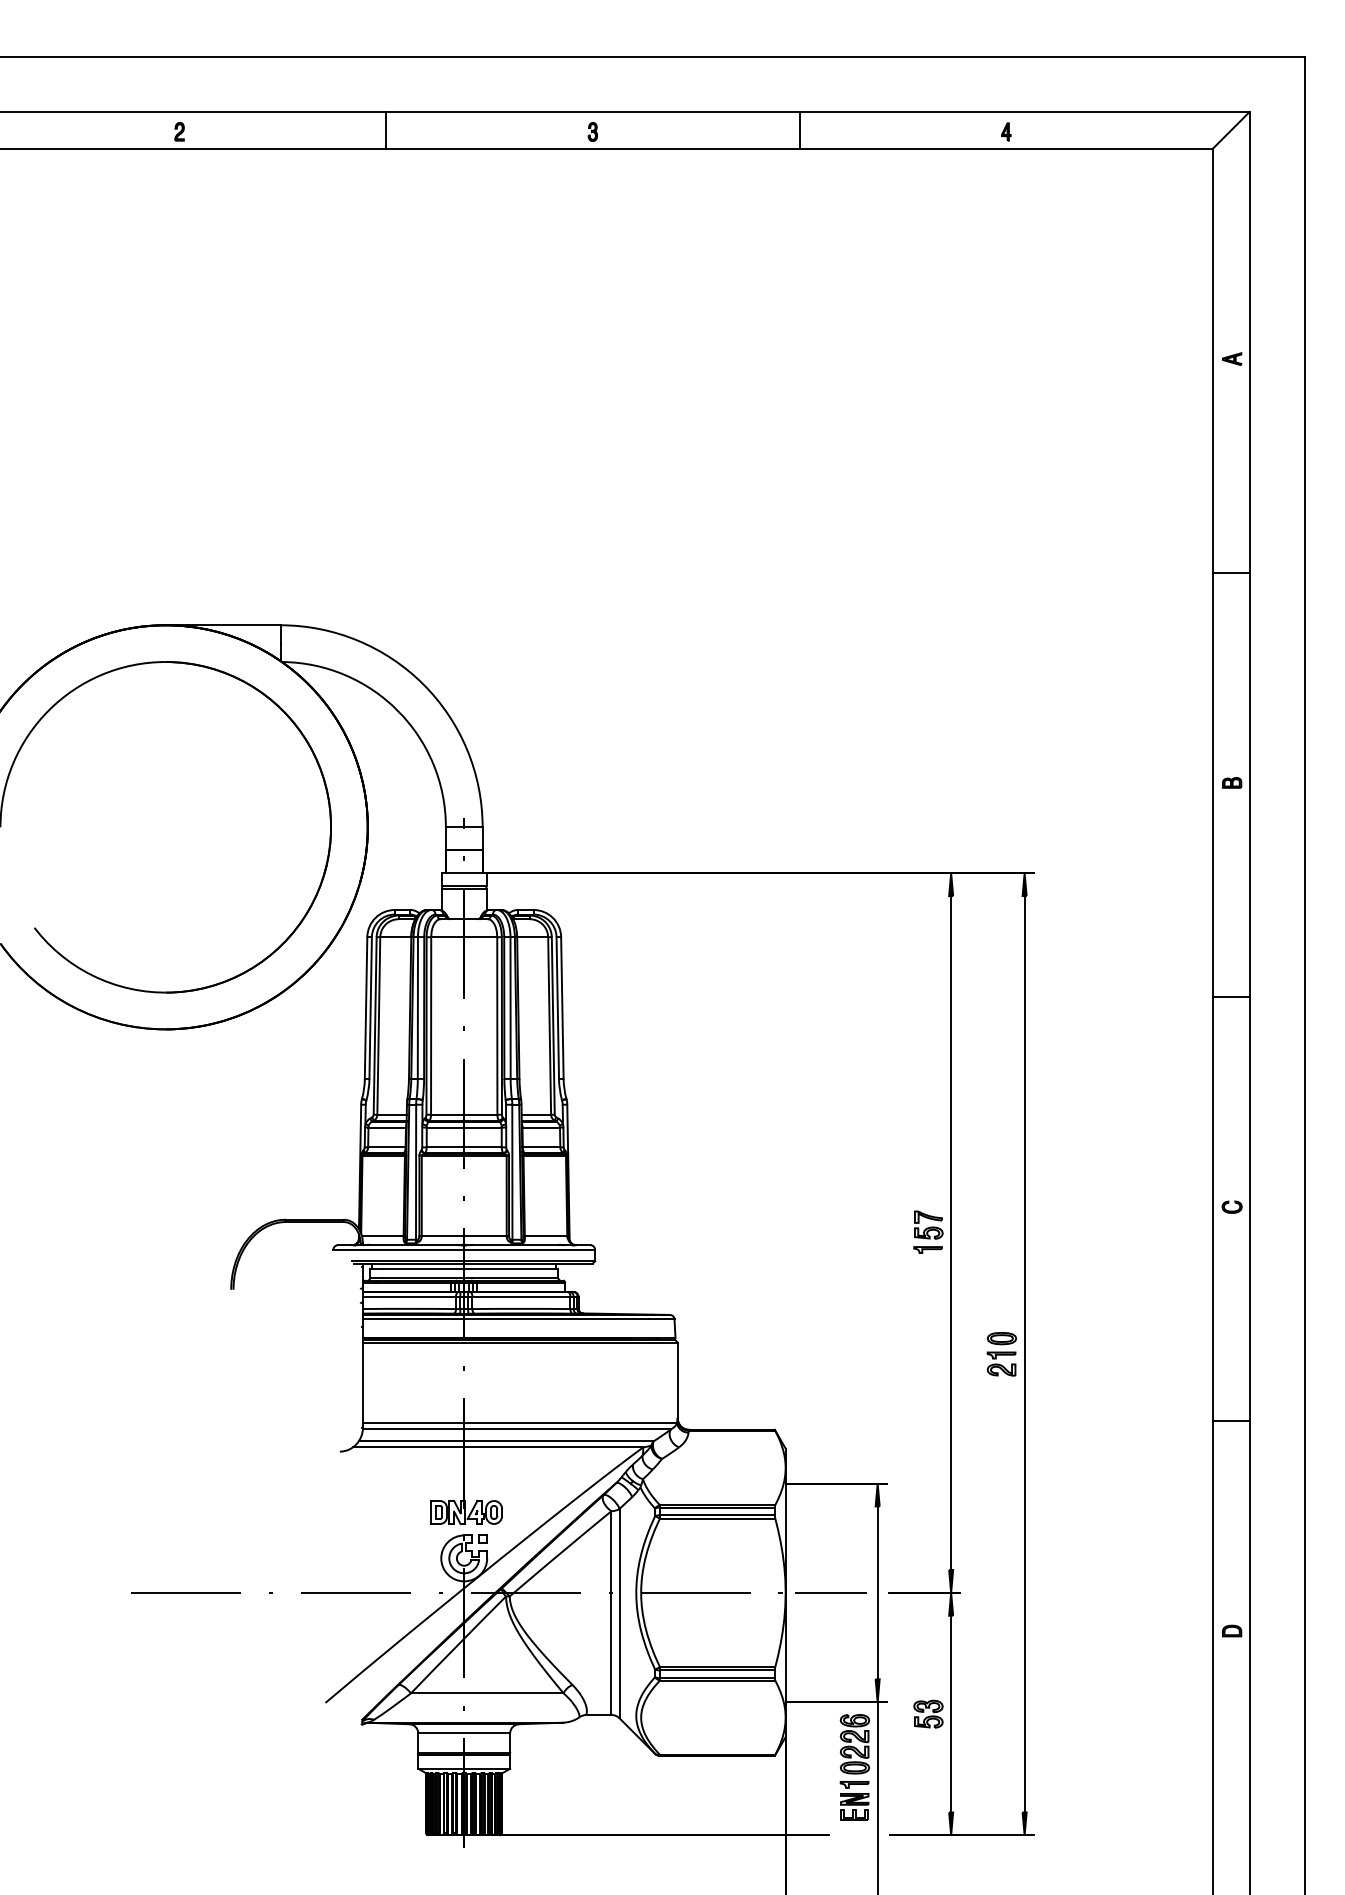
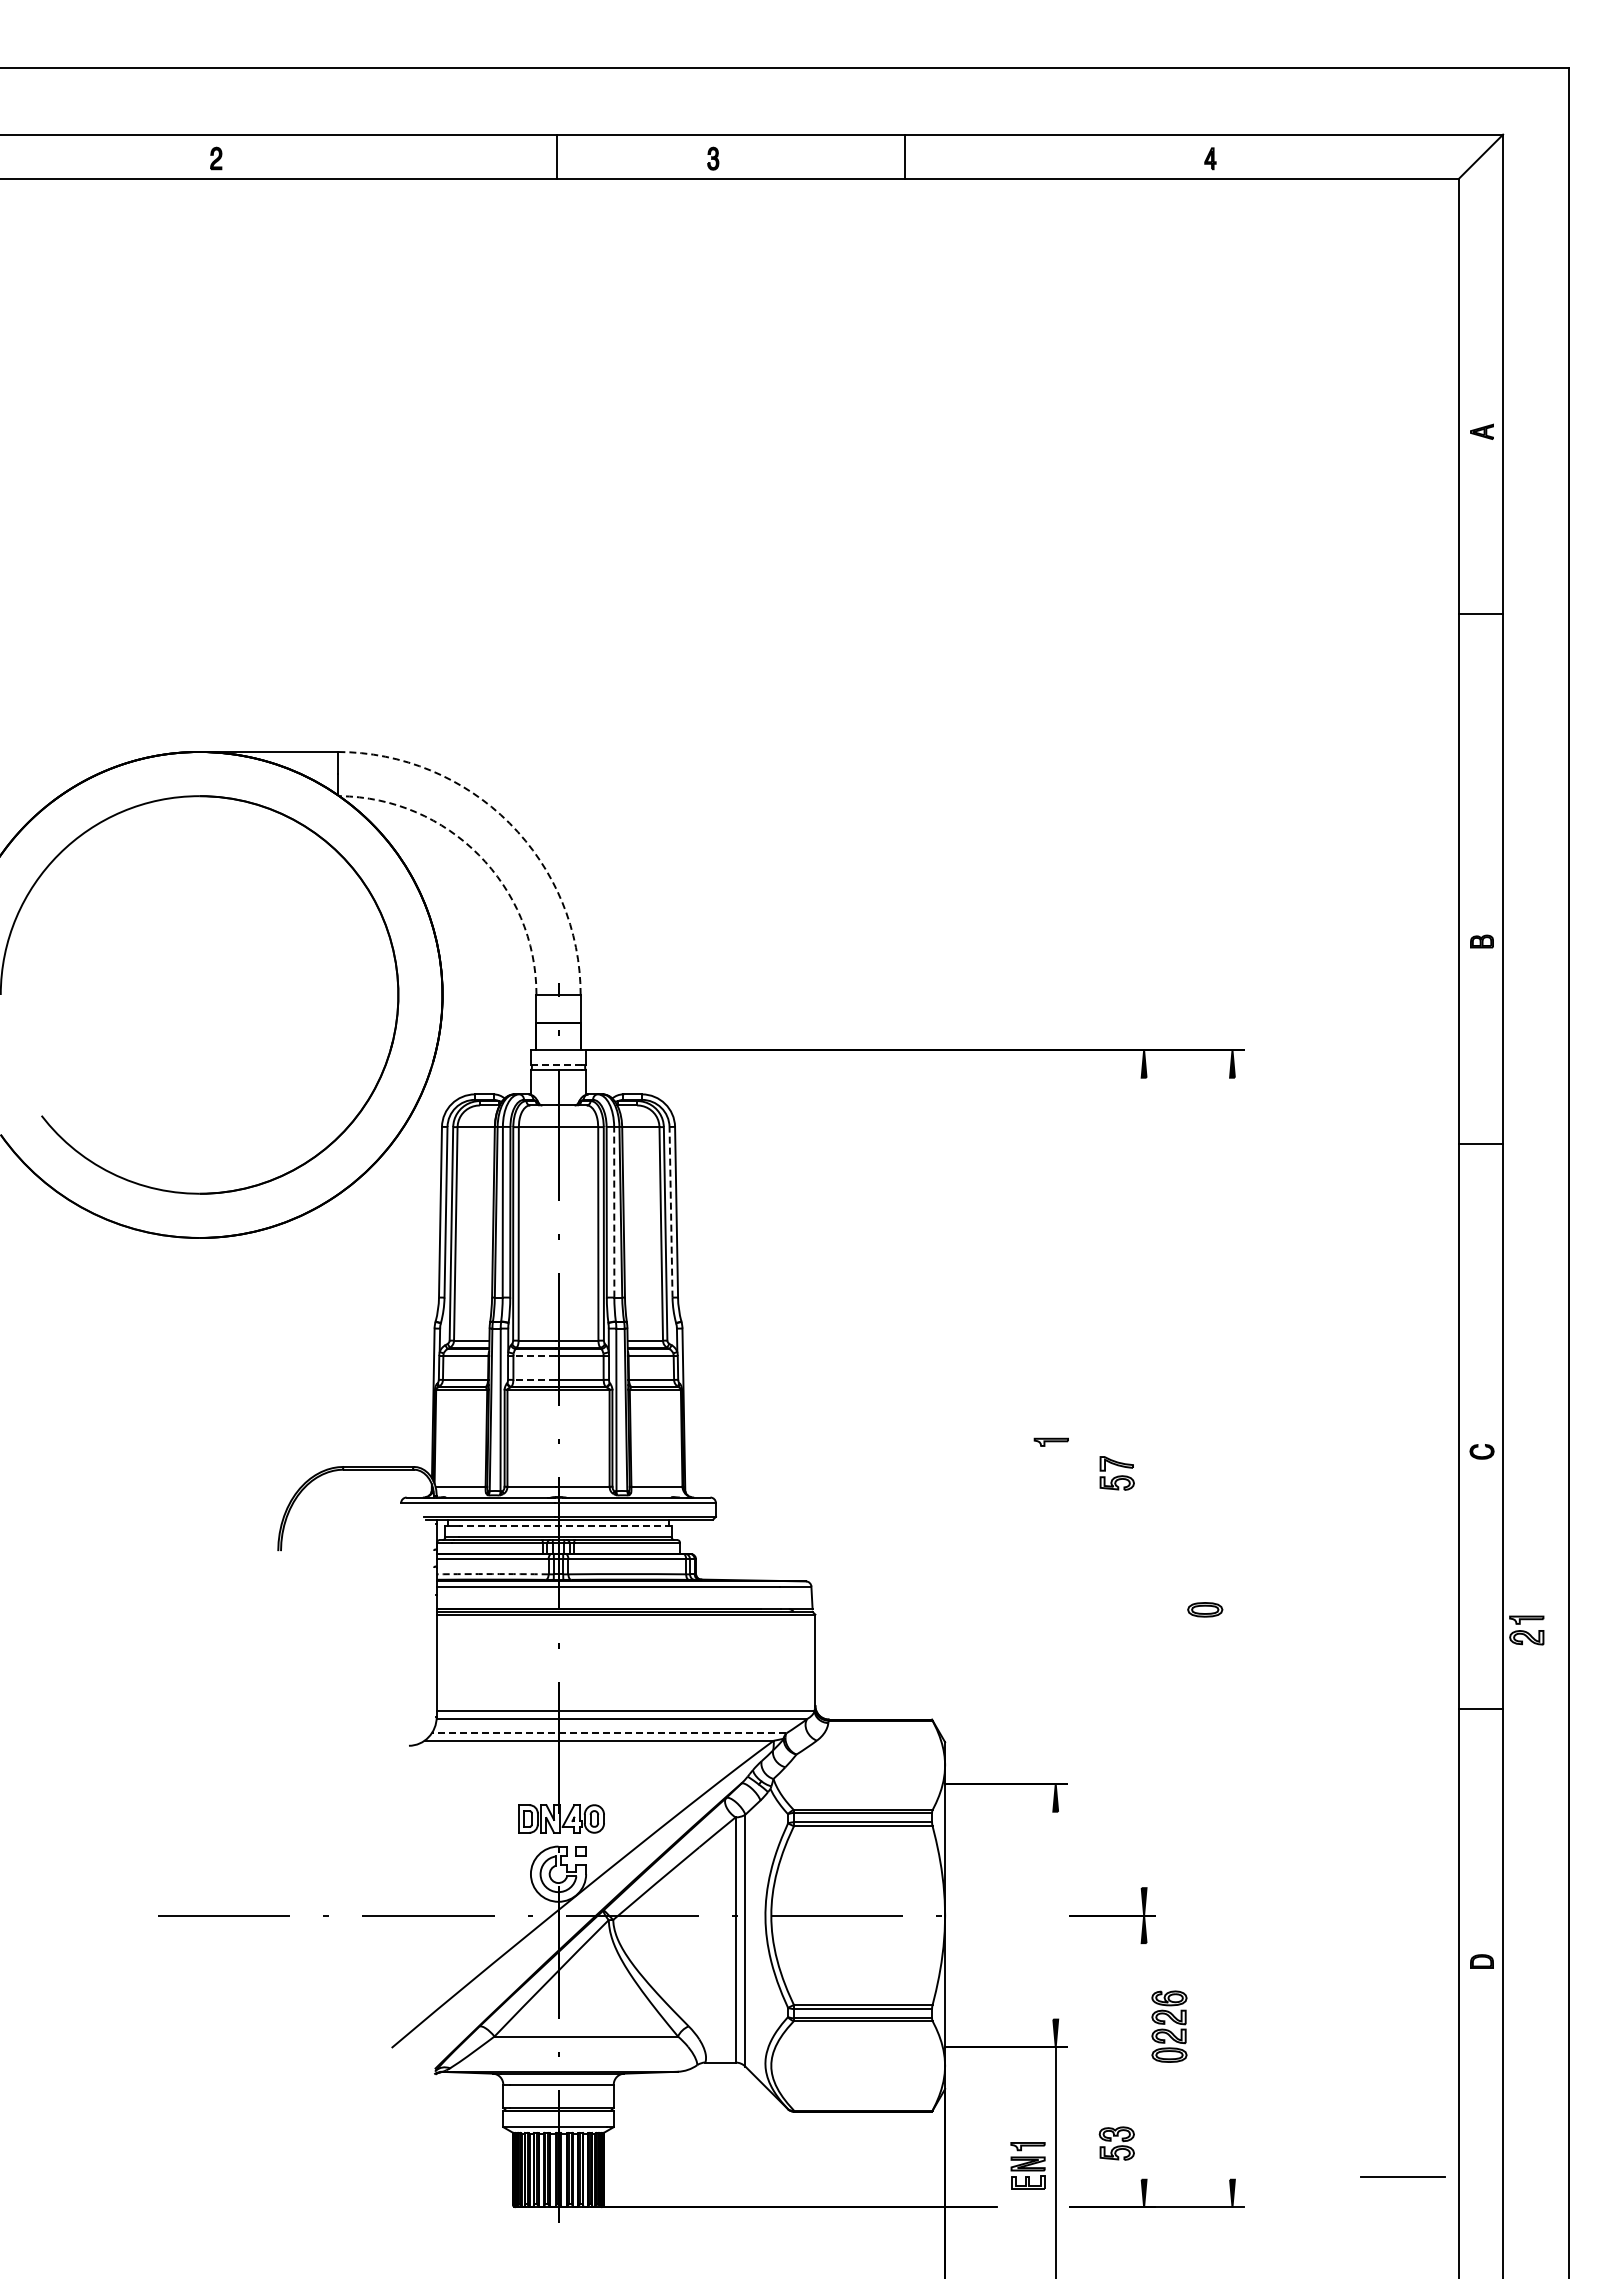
line: (386, 130) -> (556, 156), moved
line: (799, 130) -> (904, 156), moved
line: (1230, 572) -> (1480, 613), moved
arc: (423, 684) -> (509, 823), solid -> dashed
arc: (397, 710) -> (478, 854), solid -> dashed
line: (463, 885) -> (557, 1065), solid -> dashed
line: (1230, 996) -> (1480, 1143), moved
line: (510, 1007) -> (614, 1211), solid -> dashed
line: (558, 1007) -> (671, 1211), solid -> dashed
line: (444, 1127) -> (534, 1356), solid -> dashed
line: (444, 1147) -> (534, 1379), solid -> dashed
line: (951, 1232) -> (1144, 1482), removed
part: (927, 1249) -> (1050, 1441), moved
line: (469, 1269) -> (564, 1526), solid -> dashed
arc: (409, 1309) -> (492, 1574), solid -> dashed
line: (1024, 1354) -> (1232, 1628), removed
part: (1001, 1364) -> (1526, 1630), moved
line: (505, 1441) -> (608, 1733), solid -> dashed
line: (830, 1592) -> (1402, 2176), moved
line: (877, 1592) -> (1055, 1915), removed
part: (928, 1714) -> (1116, 2143), moved
line: (951, 1714) -> (1144, 2061), removed
part: (855, 1744) -> (1169, 2026), moved

